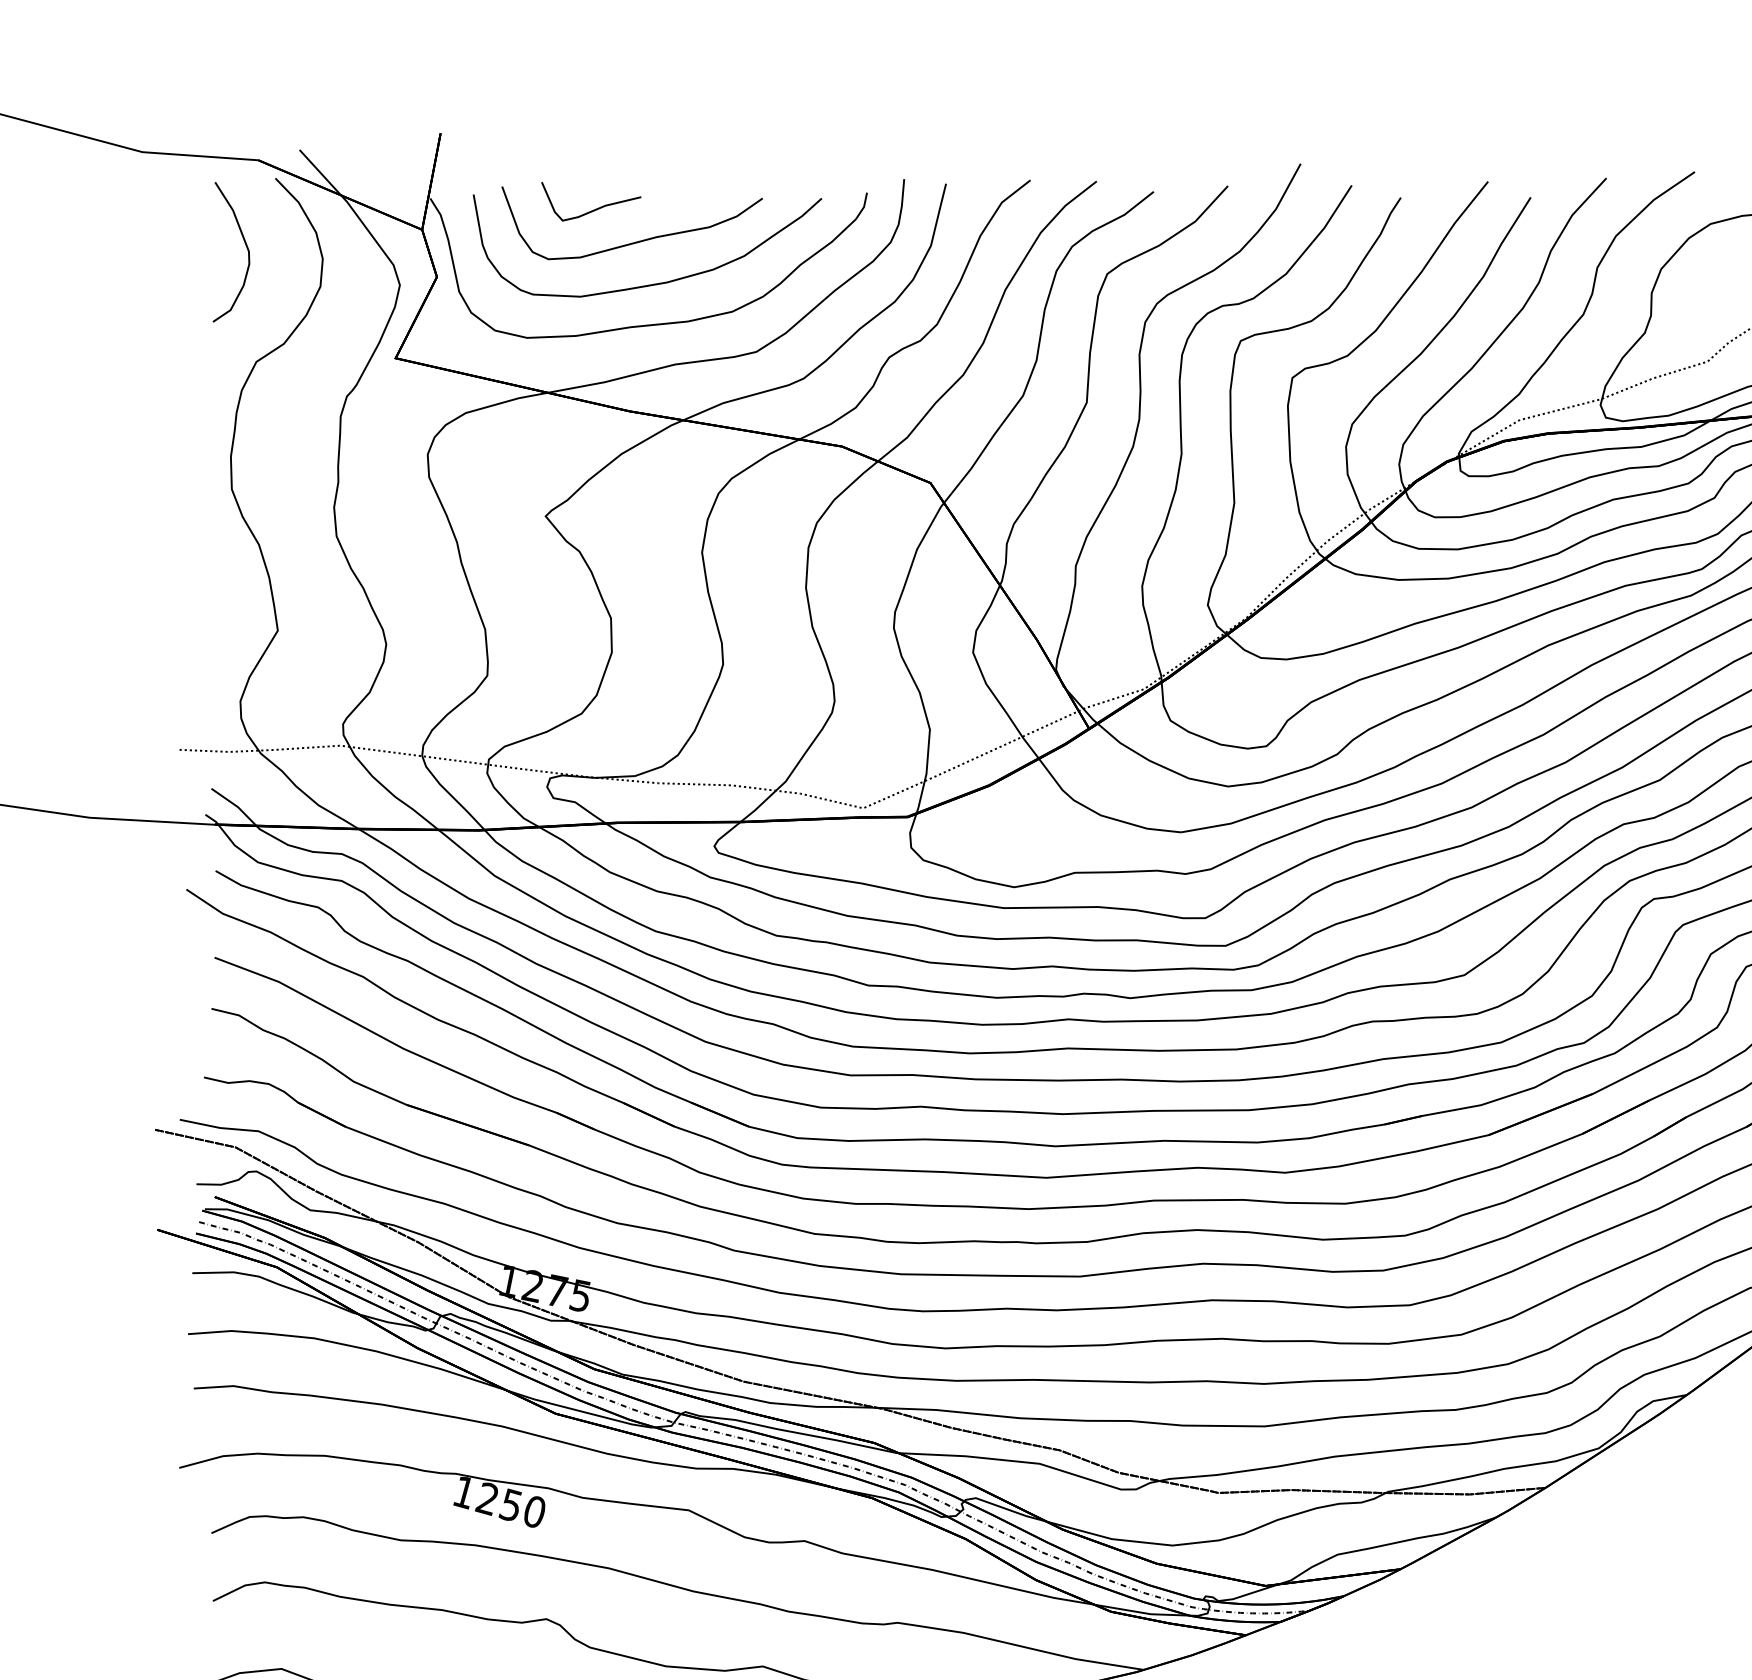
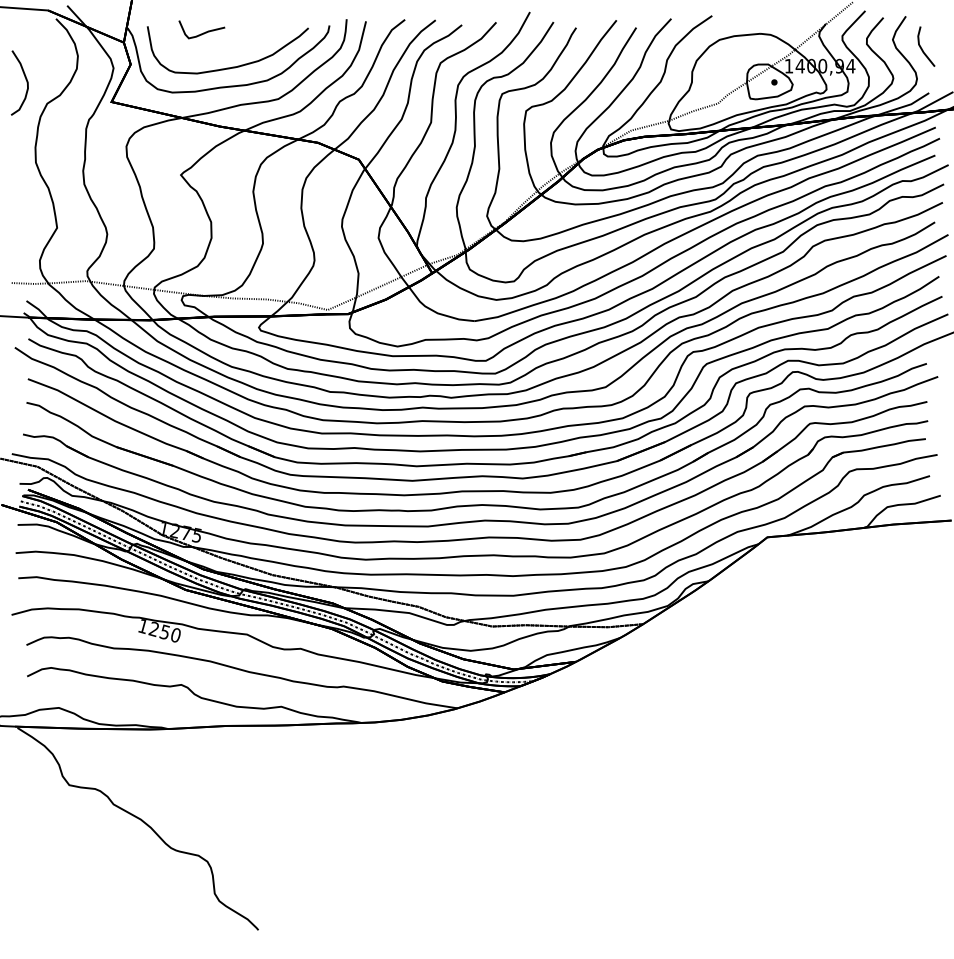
curve: (635, 240) -> (222, 47), removed
curve: (243, 244) -> (25, 79), moved

